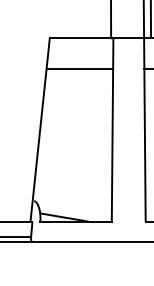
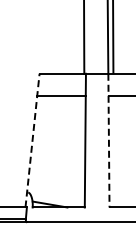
line: (40, 129) -> (32, 140), solid -> dashed
line: (144, 131) -> (108, 141), solid -> dashed

